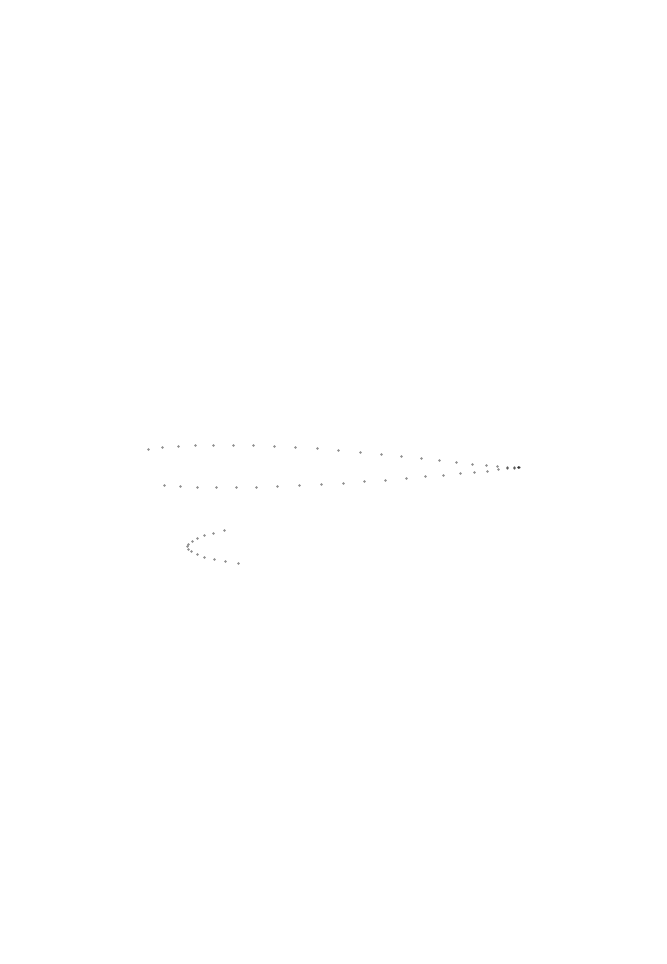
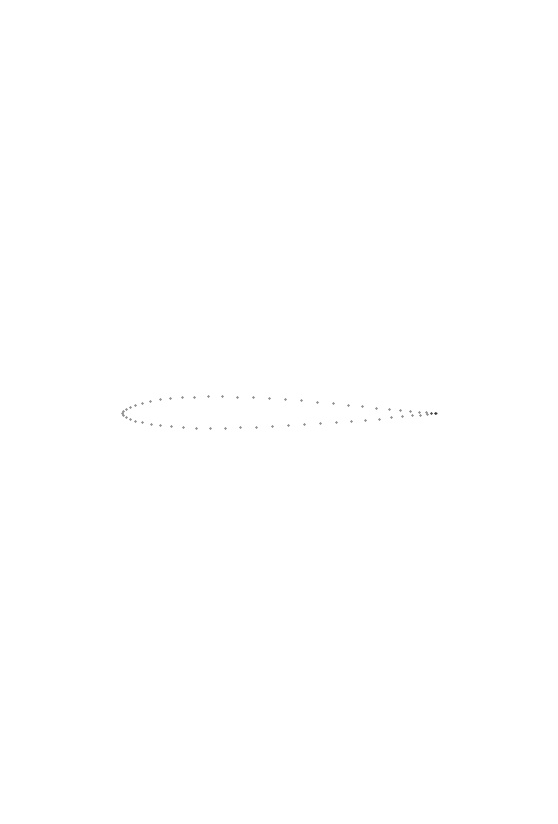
part: (213, 558) -> (142, 421), moved

